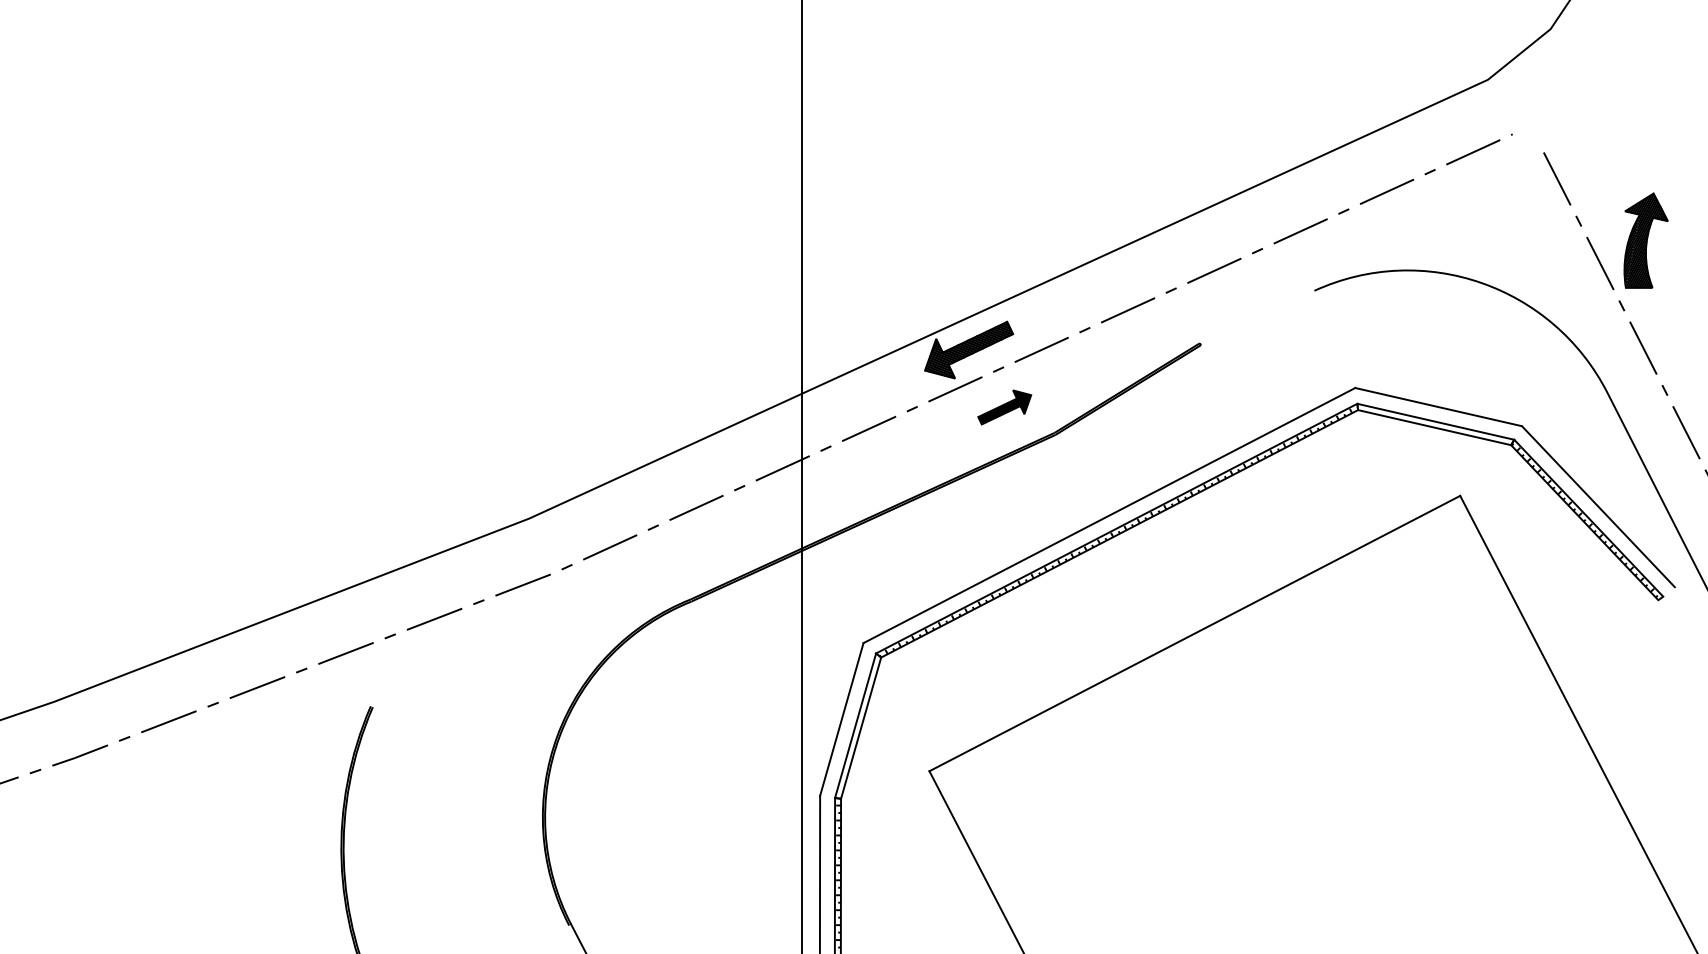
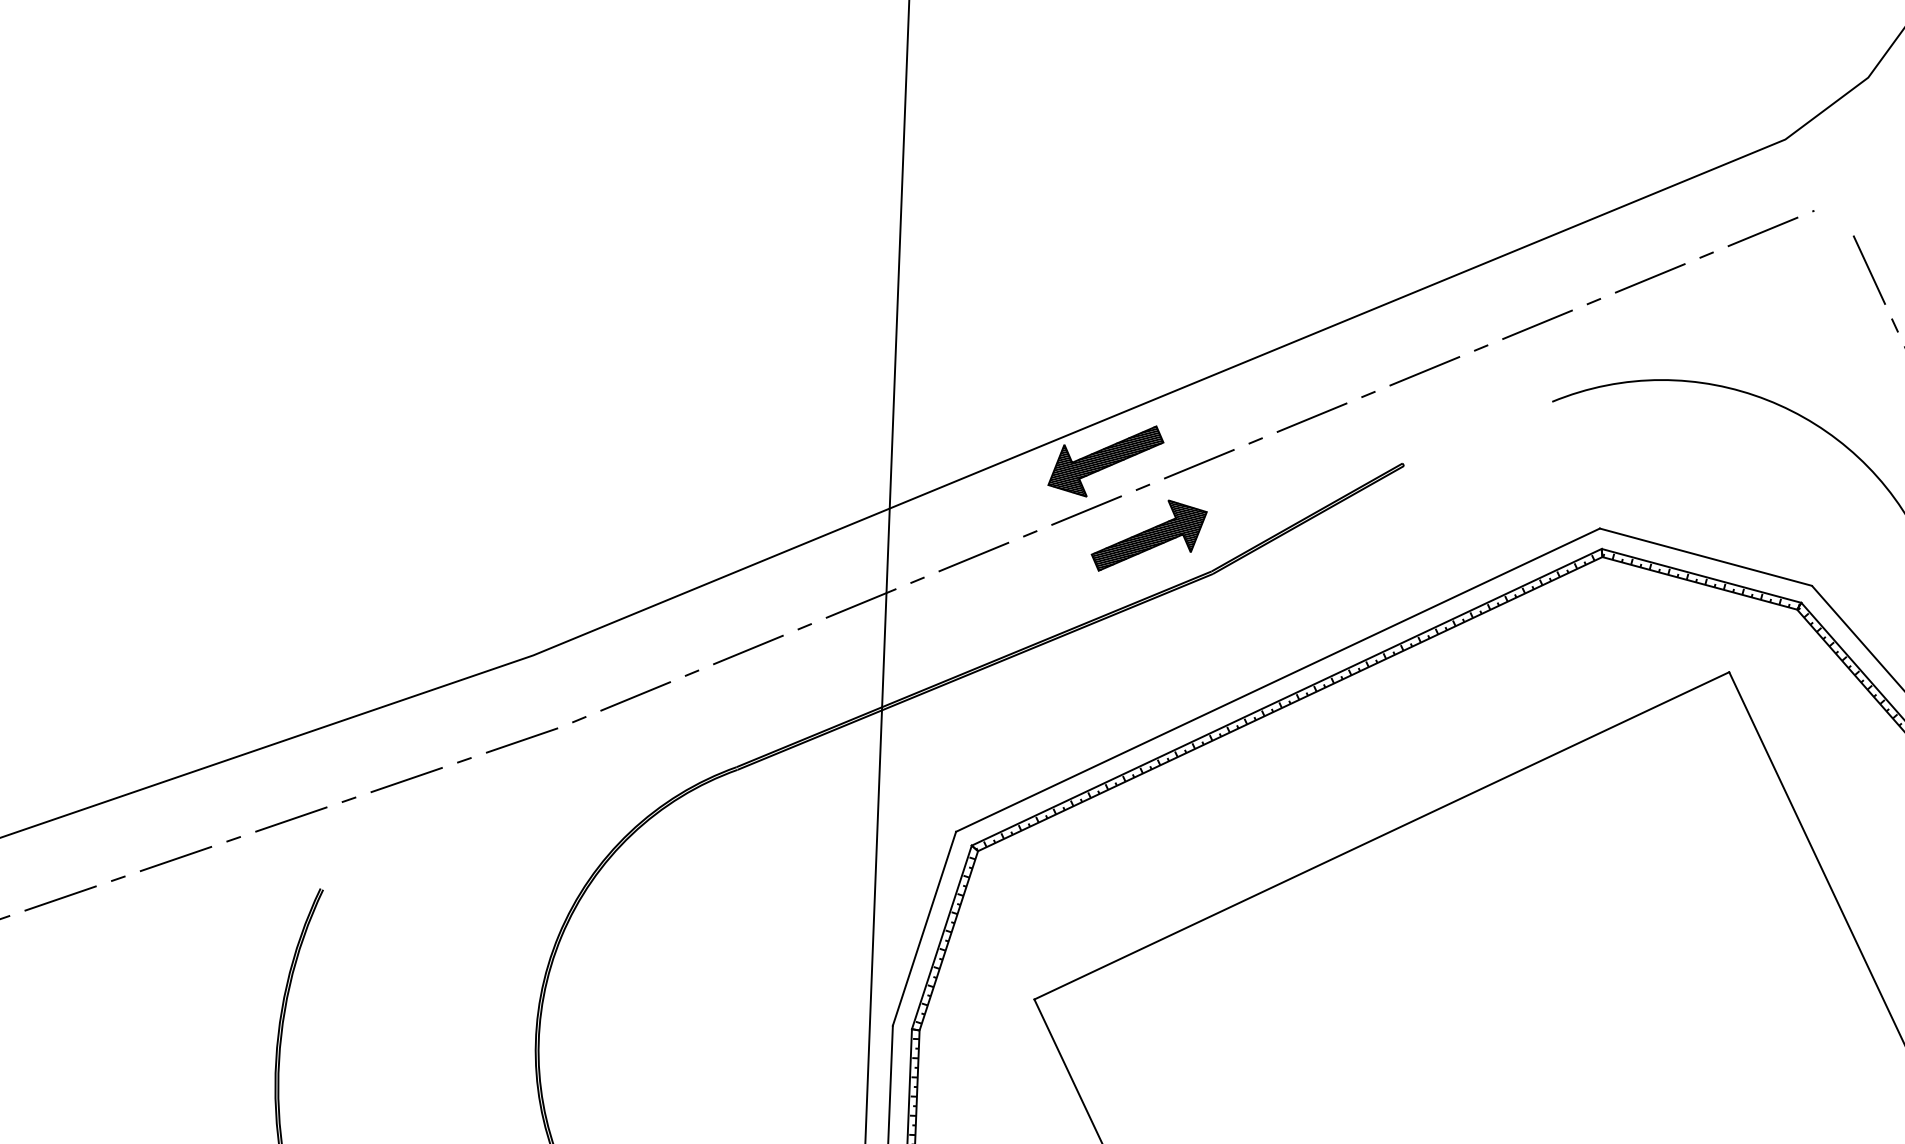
part: (1004, 407) -> (1148, 536), size x1.67
hatch: (1435, 425) -> (1701, 580), added
hatch: (858, 727) -> (945, 939), added

